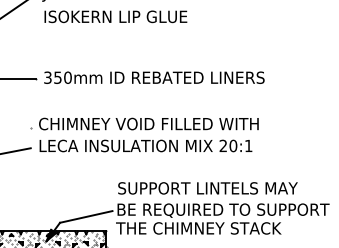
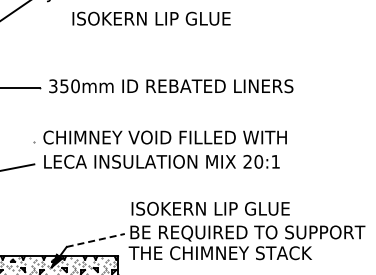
text: (115, 16) -> (151, 18), moved
text: (207, 188) -> (230, 208), SUPPORT LINTELS MAY -> ISOKERN LIP GLUE
line: (86, 216) -> (95, 240), solid -> dashed

